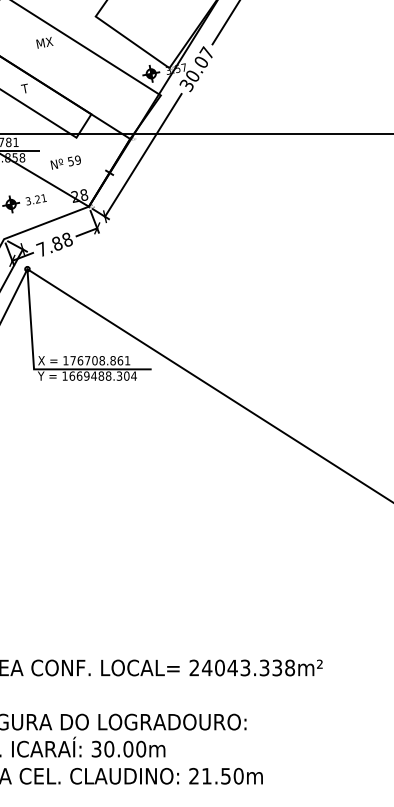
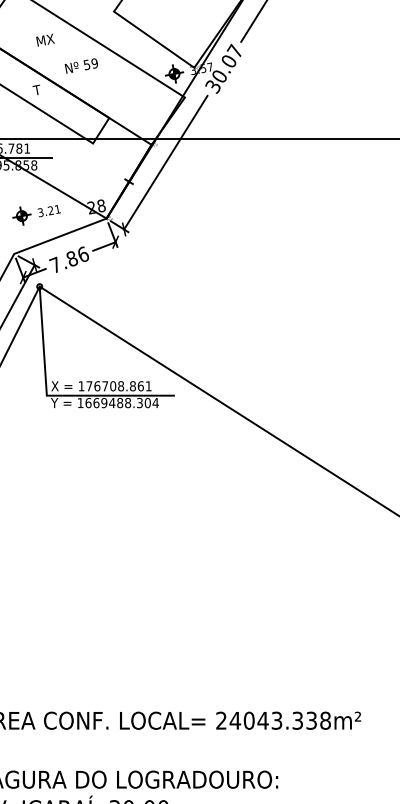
text: (44, 42) -> (45, 39), moved
text: (65, 162) -> (81, 65), moved
text: (67, 239) -> (83, 254), 7.88 -> 7.86

